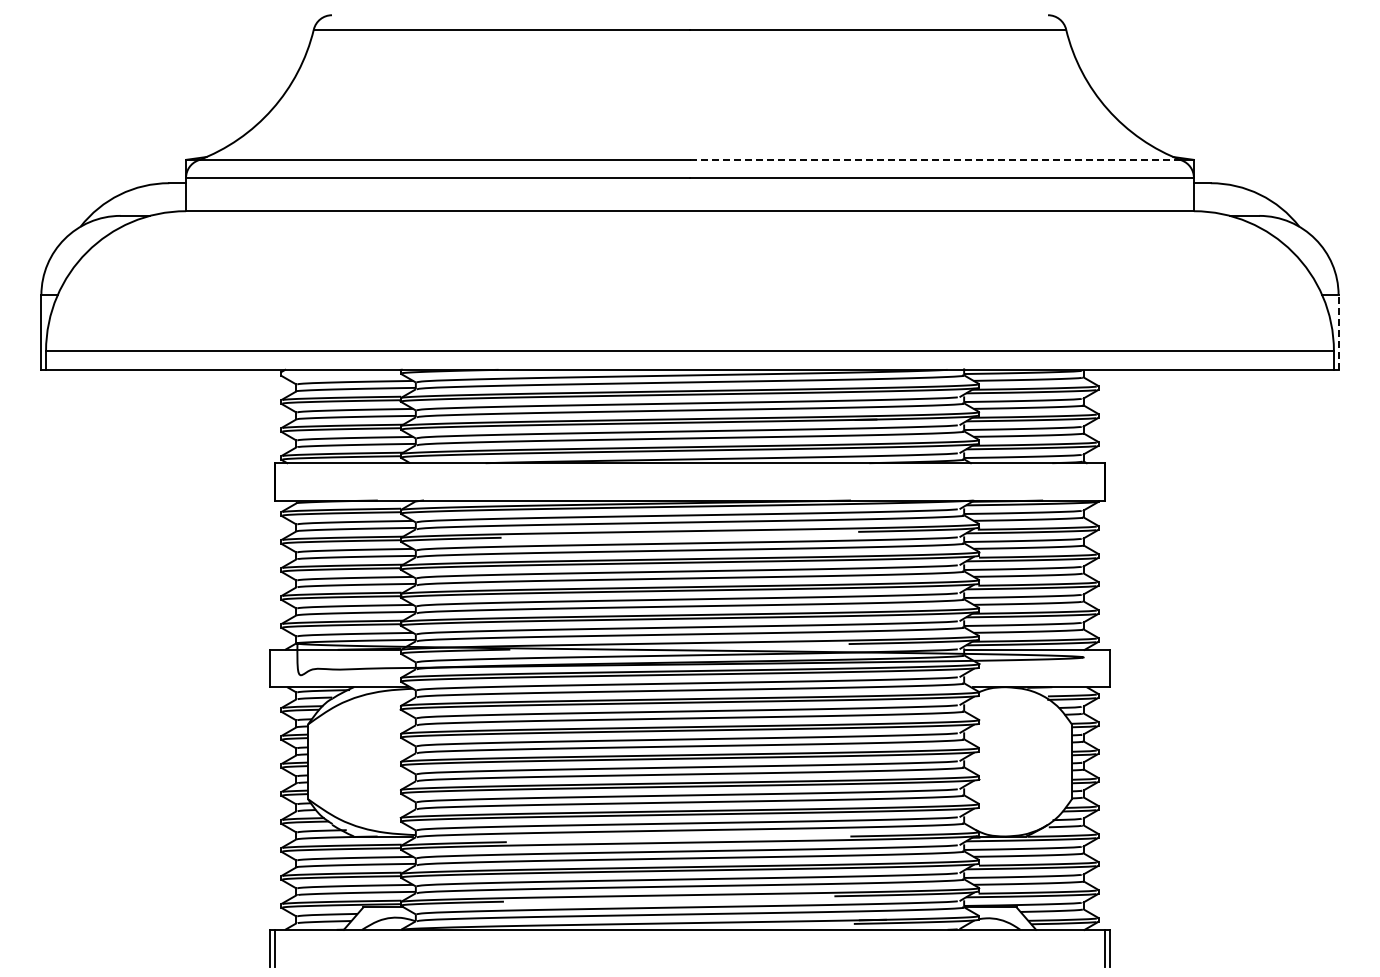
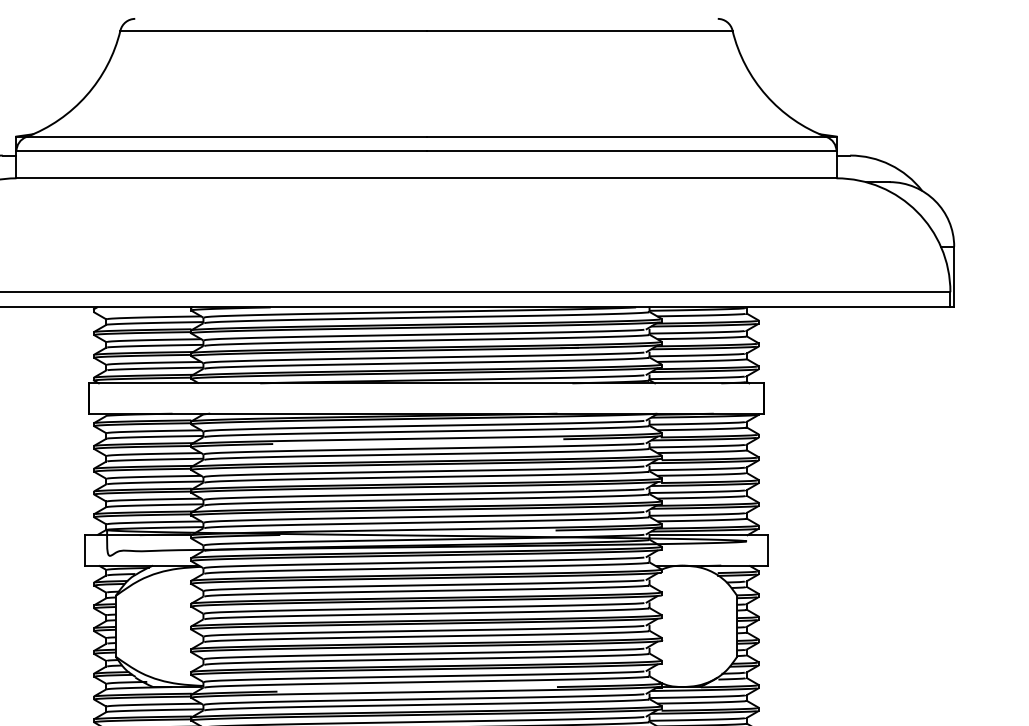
line: (935, 160) -> (626, 137), dashed -> solid
line: (1338, 332) -> (954, 277), dashed -> solid

